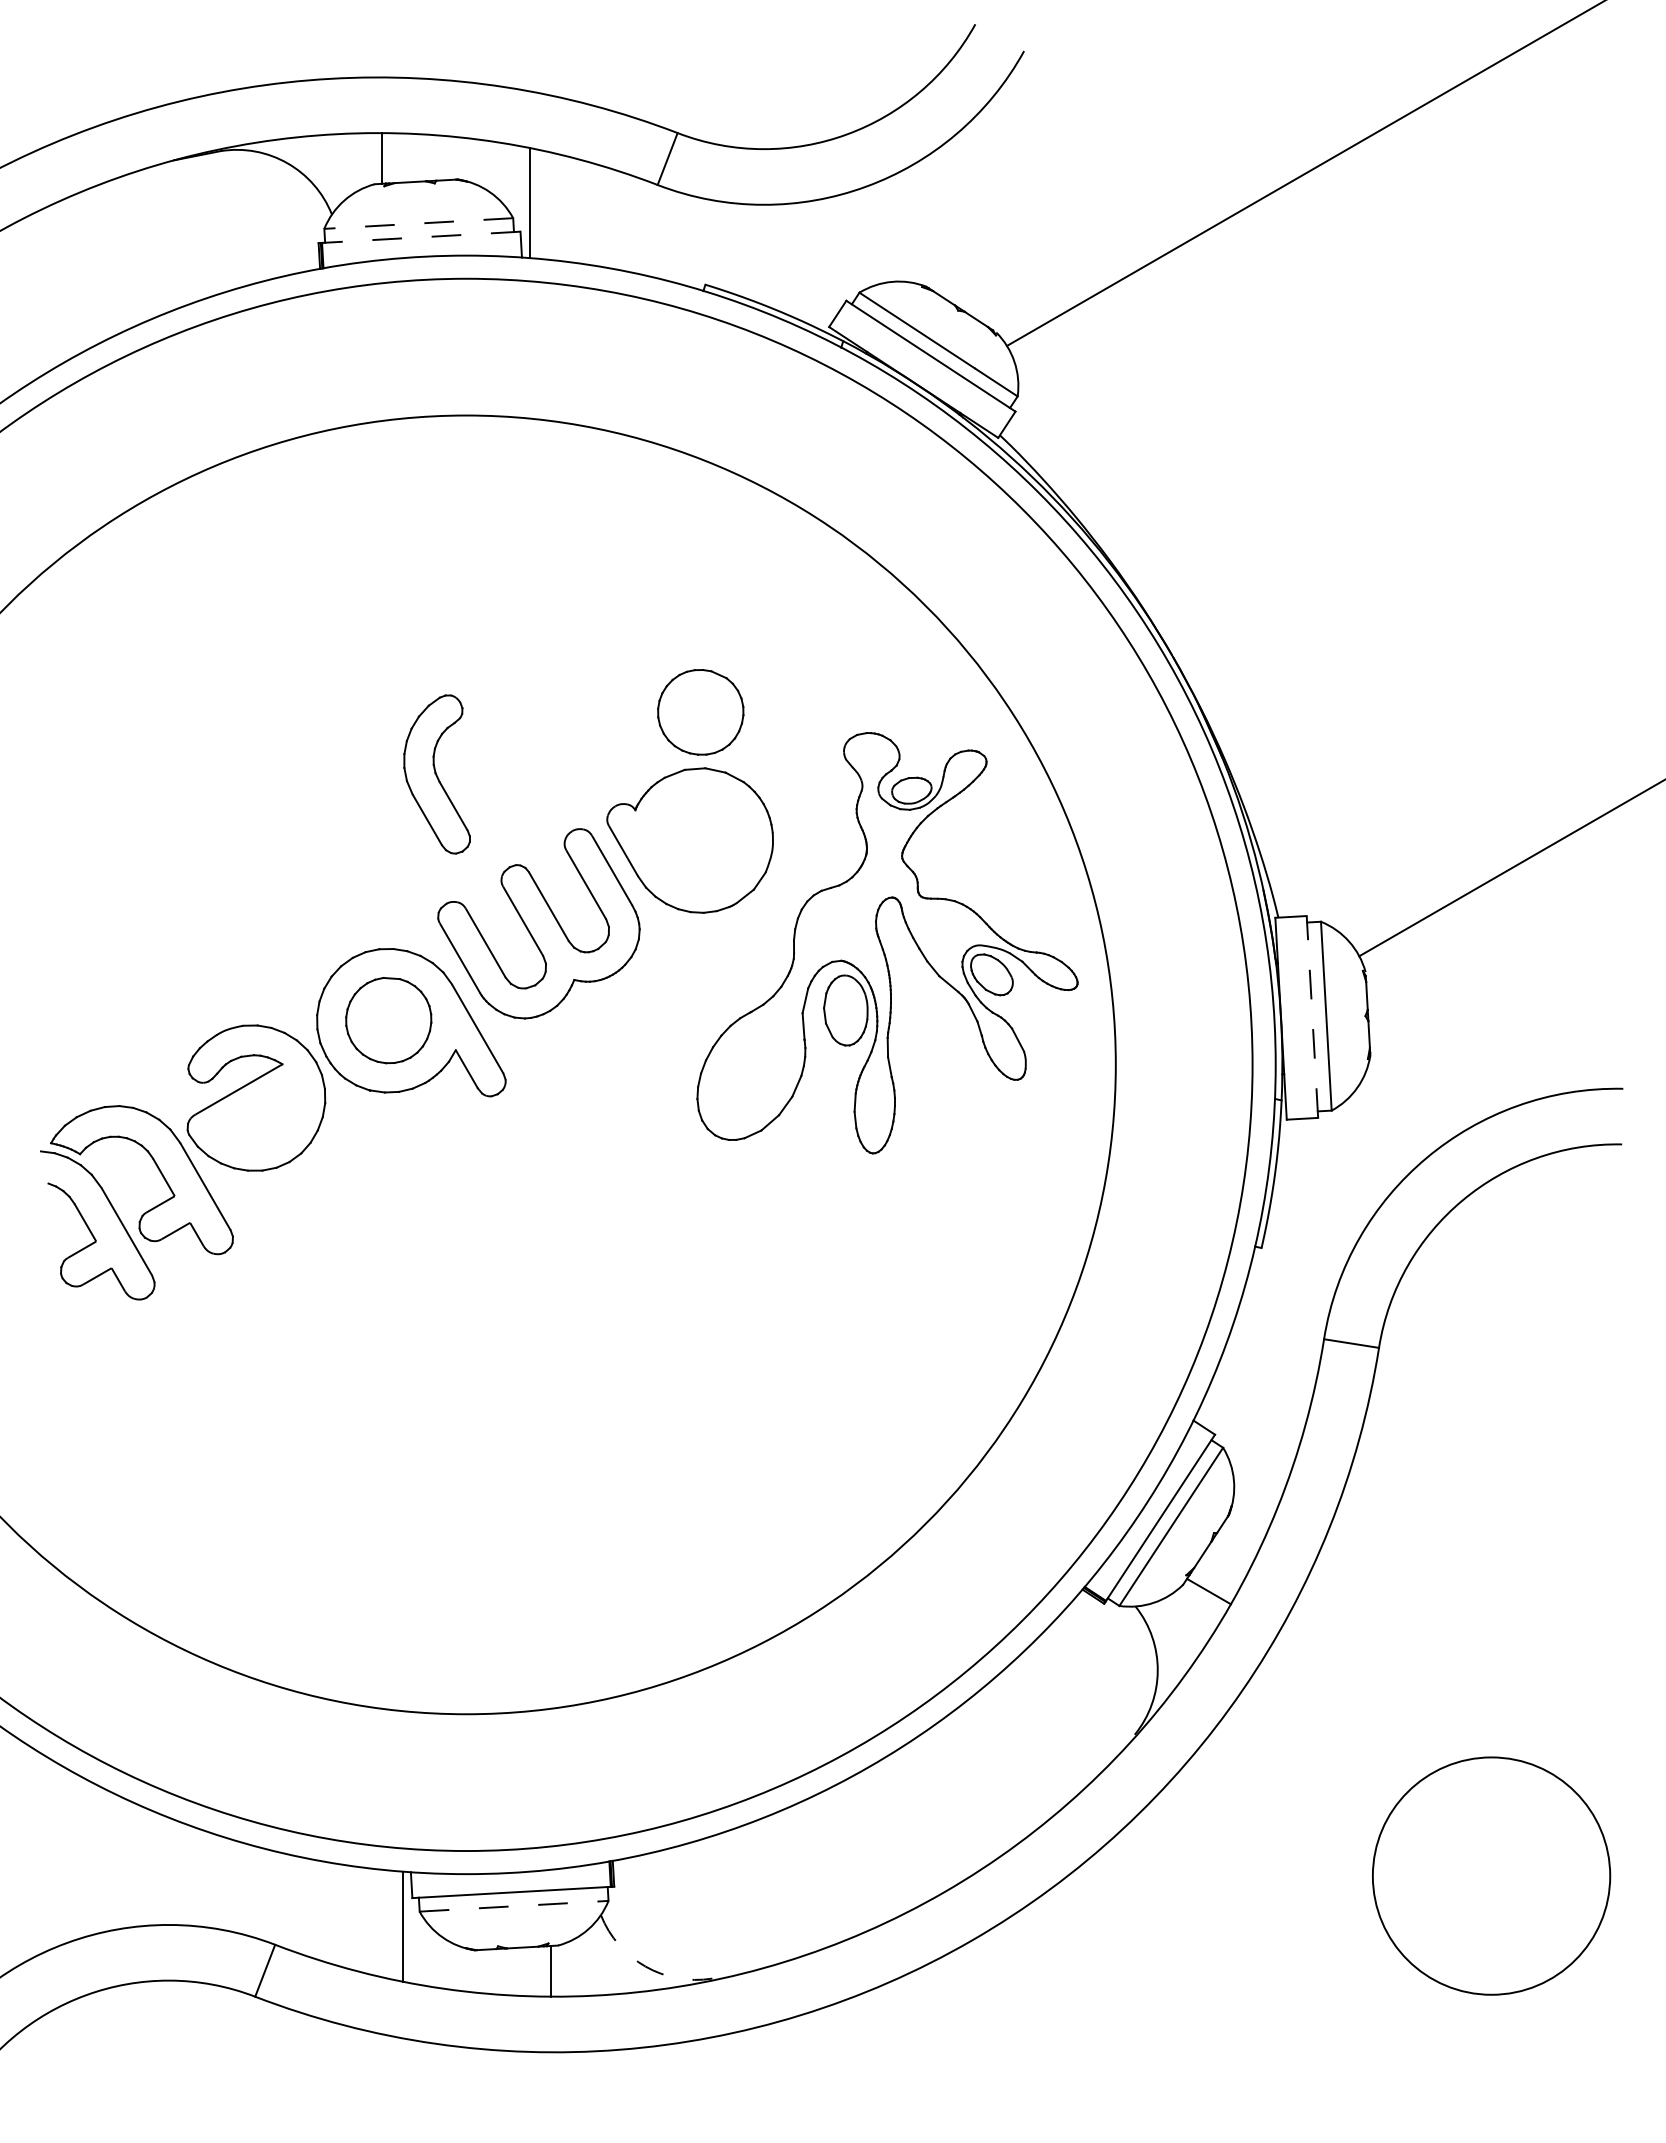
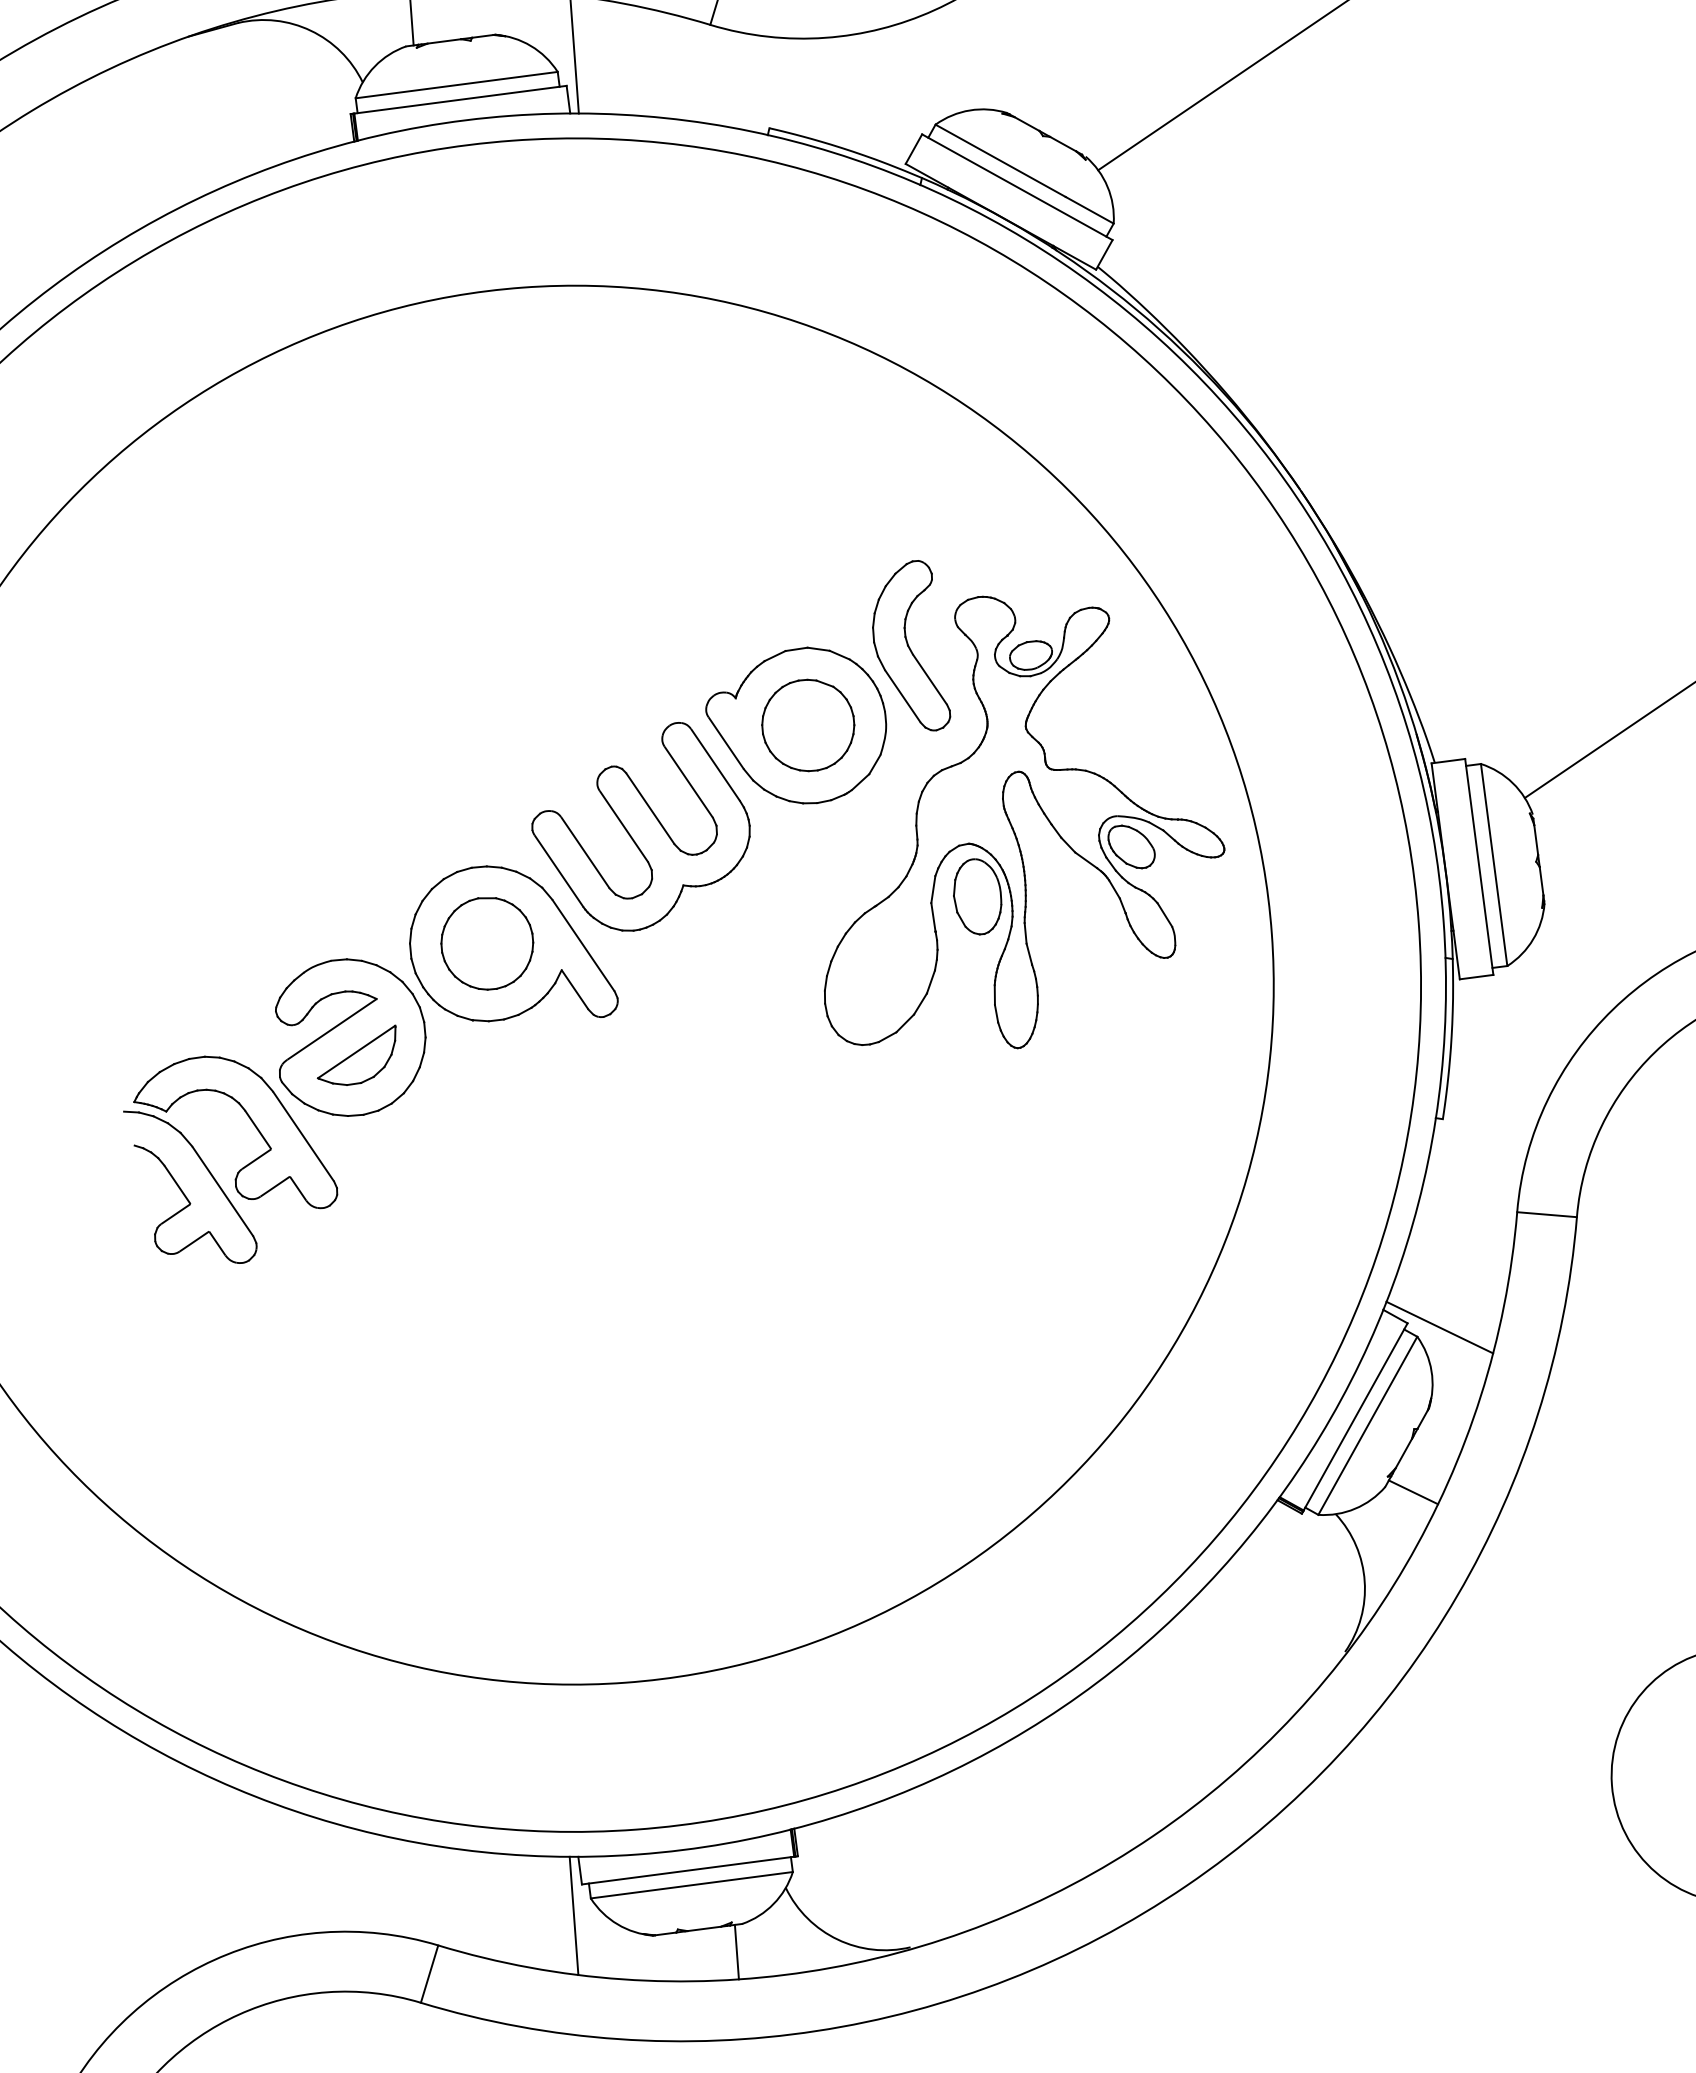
line: (418, 223) -> (456, 85), dashed -> solid
line: (420, 237) -> (459, 99), dashed -> solid
part: (700, 712) -> (808, 725), moved
part: (436, 774) -> (909, 646), moved
line: (1312, 1016) -> (1479, 866), dashed -> solid
part: (259, 1115) -> (355, 1055), added
line: (1244, 1440) -> (1439, 1327), added
line: (514, 1906) -> (692, 1885), dashed -> solid
arc: (645, 1966) -> (837, 1939), dashed -> solid

